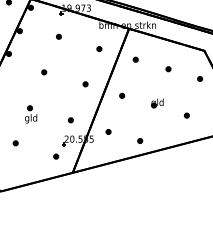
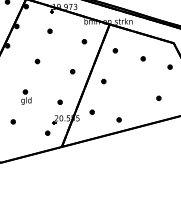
part: (157, 104) -> (133, 88), removed

